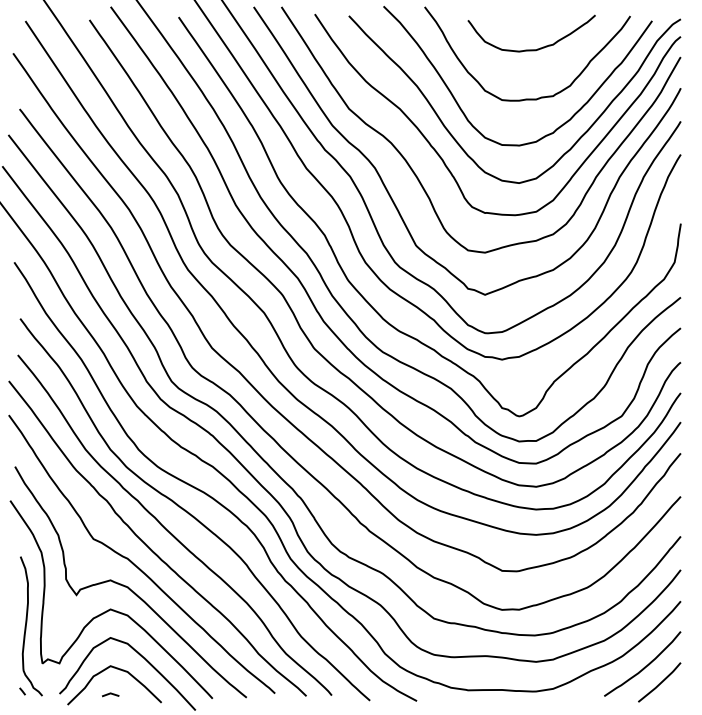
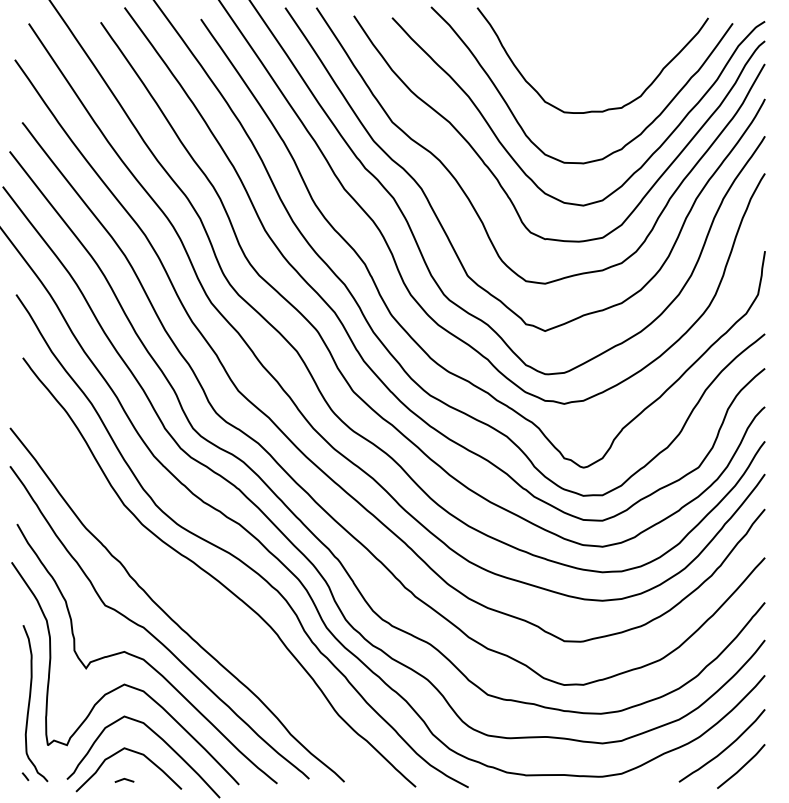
curve: (531, 49) -> (597, 55), removed
curve: (168, 530) -> (189, 595), removed

